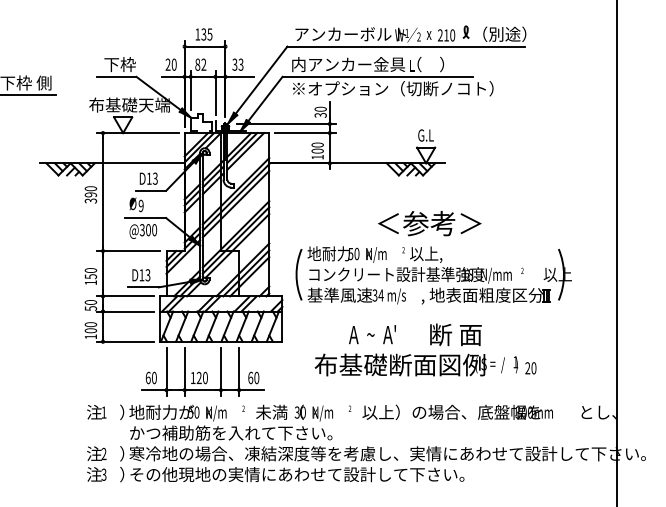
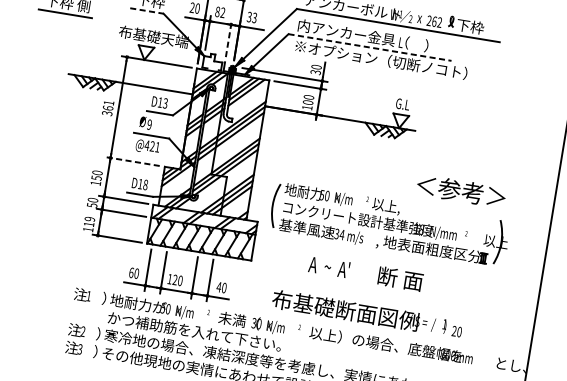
text: (499, 33) -> (480, 27), （別途） -> 下枠
text: (449, 35) -> (437, 22), 210 -> 262
line: (116, 76) -> (146, 10), solid -> dashed
line: (378, 76) -> (370, 47), solid -> dashed
line: (215, 92) -> (228, 38), solid -> dashed
text: (90, 191) -> (108, 105), 390 -> 361
text: (429, 223) -> (461, 191), moved
text: (148, 230) -> (152, 146), @300 -> @421
line: (128, 251) -> (132, 161), solid -> dashed
text: (147, 274) -> (145, 184), D13 -> D18
text: (90, 327) -> (89, 221), 100 -> 119
text: (425, 364) -> (367, 313), moved
text: (250, 377) -> (218, 286), 60 -> 40

